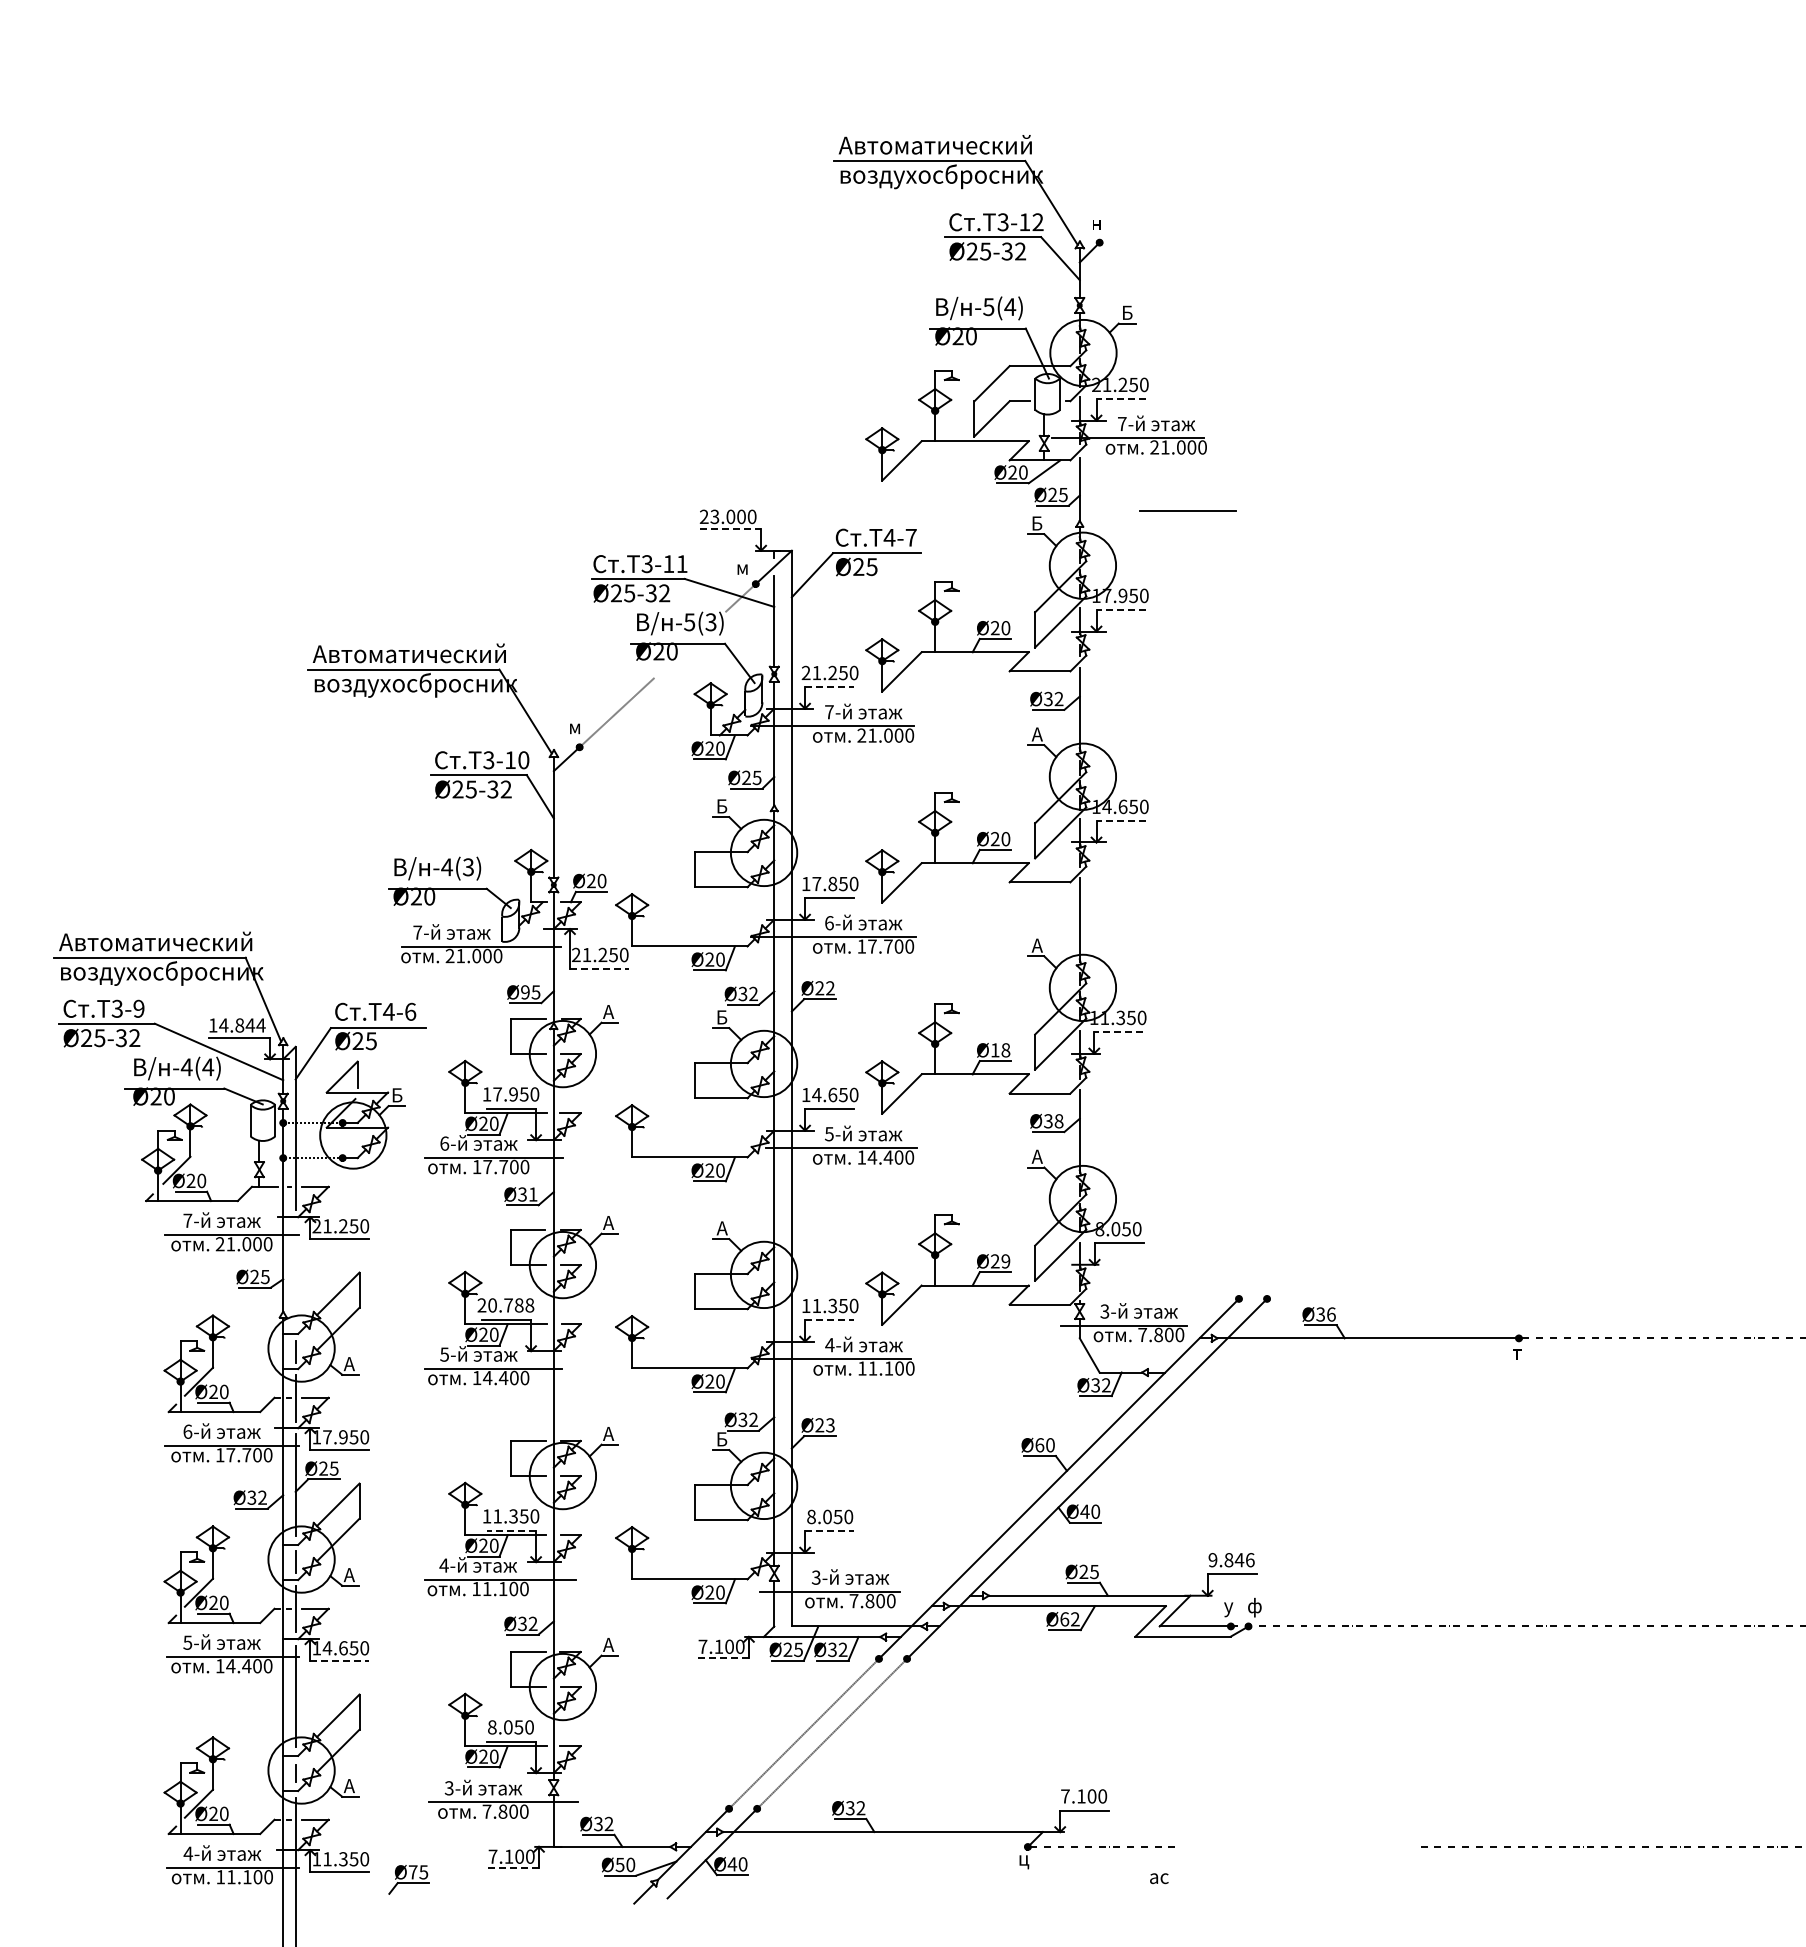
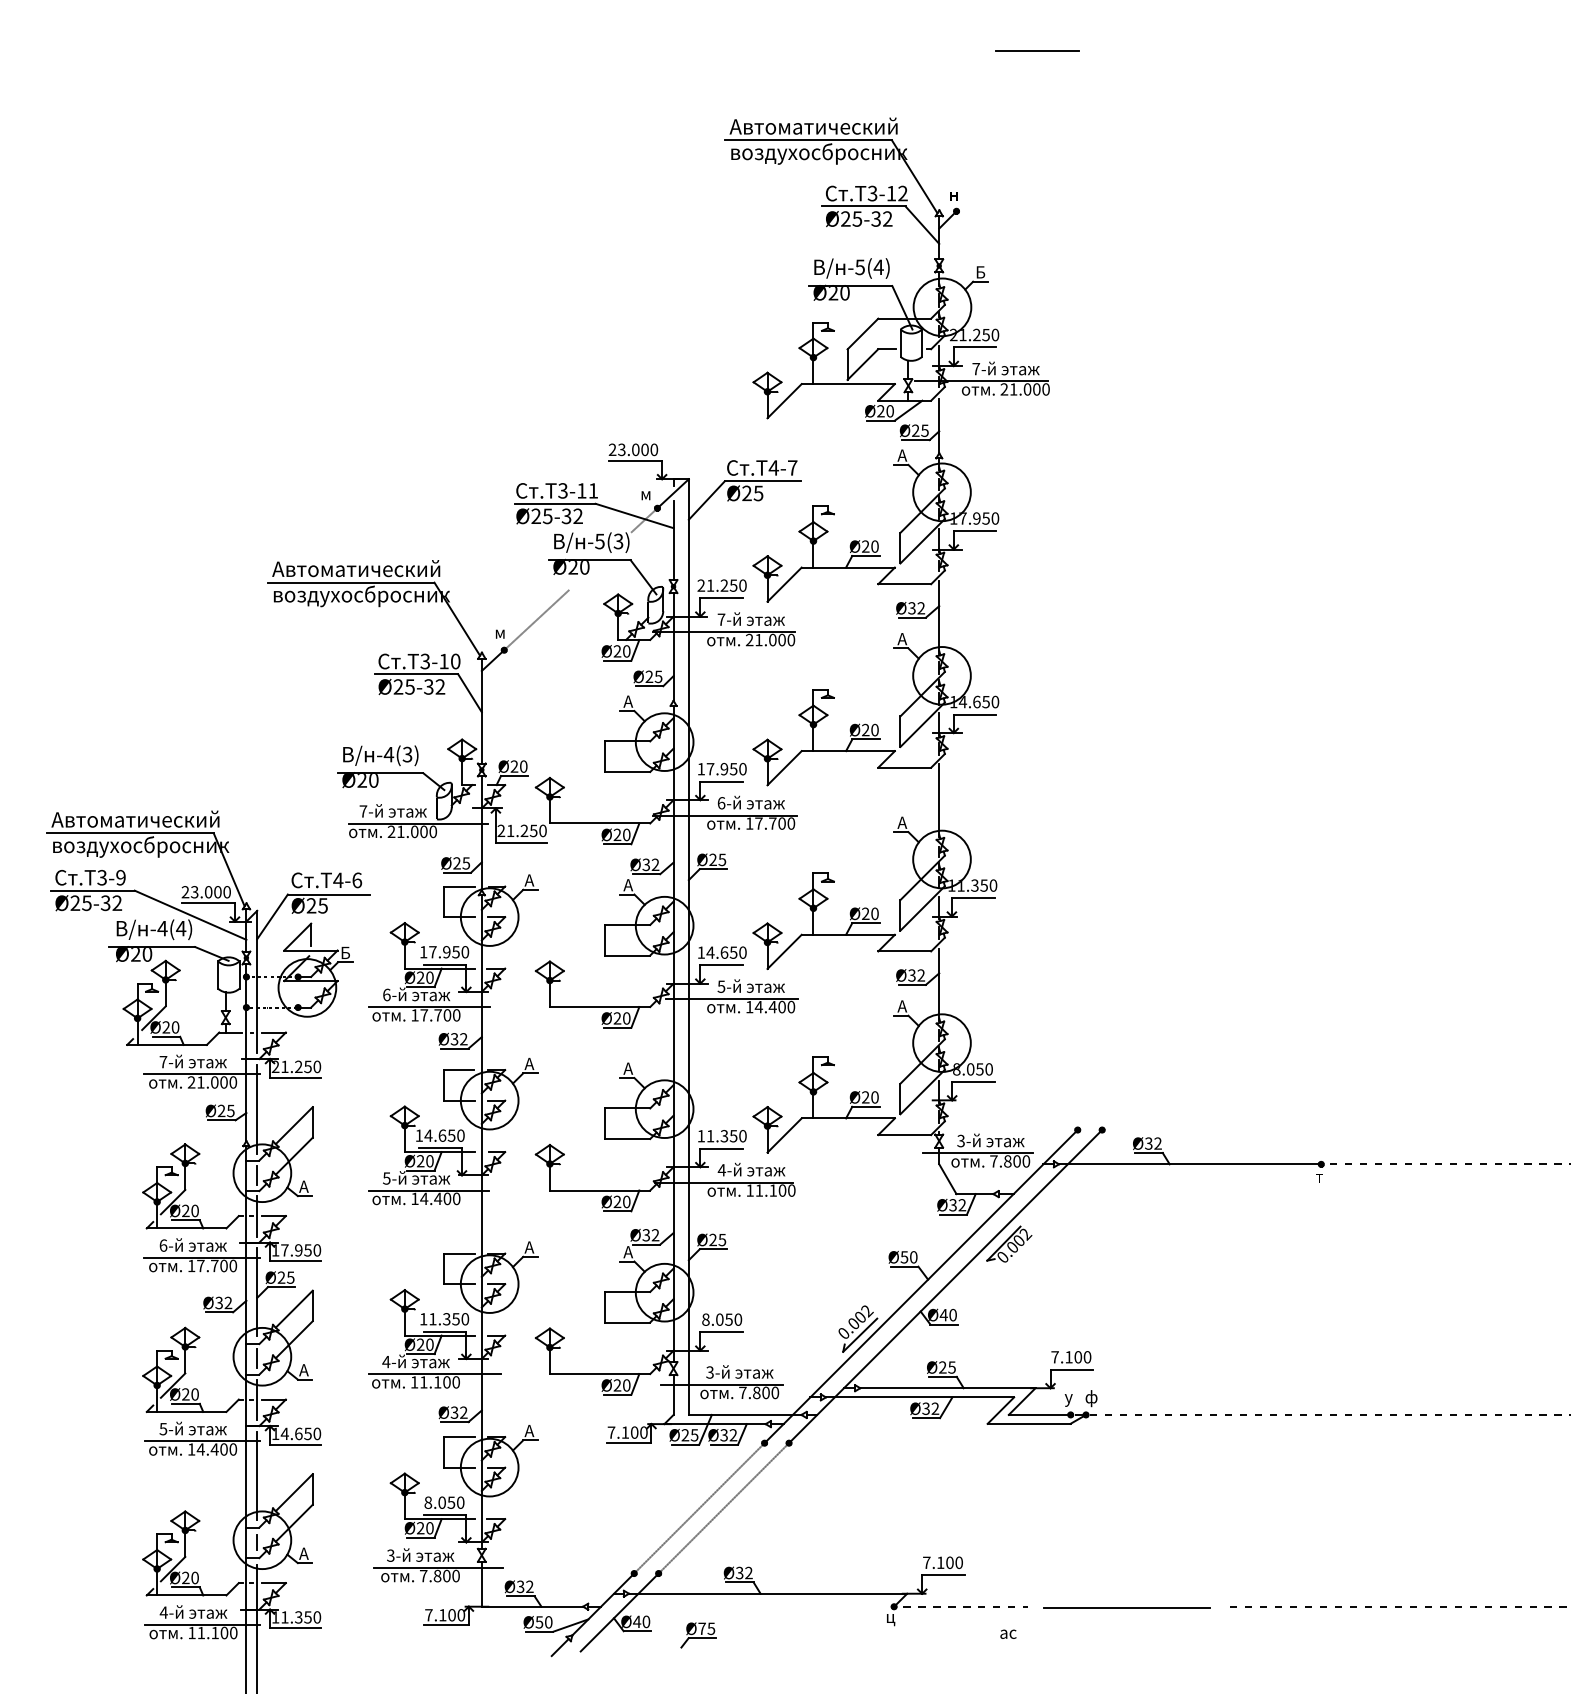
line: (1121, 399) -> (975, 347), dashed -> solid
line: (1187, 510) -> (1037, 50), moved
text: (1036, 523) -> (901, 455), Б -> А
line: (730, 529) -> (635, 460), dashed -> solid
line: (1121, 610) -> (975, 531), dashed -> solid
line: (829, 687) -> (721, 598), dashed -> solid
text: (721, 806) -> (627, 701), Б -> А
line: (1121, 821) -> (975, 714), dashed -> solid
text: (832, 884) -> (724, 769), 17.850 -> 17.950
line: (599, 969) -> (521, 843), dashed -> solid
text: (830, 988) -> (722, 860), Ø22 -> Ø25
text: (525, 992) -> (457, 863), Ø95 -> Ø25
text: (721, 1017) -> (627, 885), Б -> А
text: (236, 1025) -> (205, 892), 14.844 -> 23.000
line: (1118, 1032) -> (972, 898), dashed -> solid
text: (1000, 1050) -> (870, 913), Ø18 -> Ø20
text: (1058, 1121) -> (920, 975), Ø38 -> Ø32
text: (532, 1194) -> (463, 1039), Ø31 -> Ø32
text: (1005, 1261) -> (874, 1097), Ø29 -> Ø20
line: (295, 1274) -> (257, 1108), added
text: (505, 1305) -> (439, 1135), 20.788 -> 14.650
text: (1331, 1314) -> (1158, 1143), Ø36 -> Ø32
line: (829, 1320) -> (721, 1148), dashed -> solid
text: (830, 1424) -> (722, 1239), Ø23 -> Ø25
part: (1160, 1430) -> (1009, 1244), added
text: (721, 1439) -> (627, 1252), Б -> А
text: (1039, 1445) -> (904, 1257), Ø60 -> Ø50
part: (986, 1527) -> (858, 1328), added
line: (511, 1530) -> (444, 1331), dashed -> solid
line: (829, 1531) -> (721, 1332), dashed -> solid
text: (1231, 1560) -> (1071, 1357), 9.846 -> 7.100
text: (1064, 1619) -> (925, 1408), Ø62 -> Ø32
line: (723, 1658) -> (629, 1442), dashed -> solid
line: (340, 1660) -> (296, 1444), dashed -> solid
line: (1295, 1848) -> (1126, 1608), added
line: (513, 1868) -> (446, 1625), dashed -> solid
part: (408, 1879) -> (698, 1635), moved

